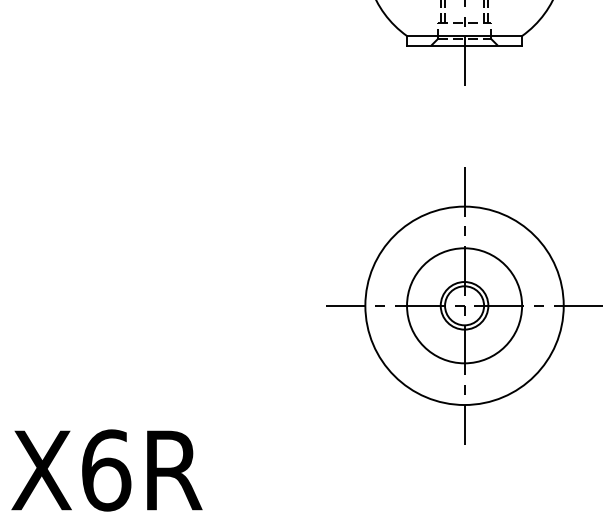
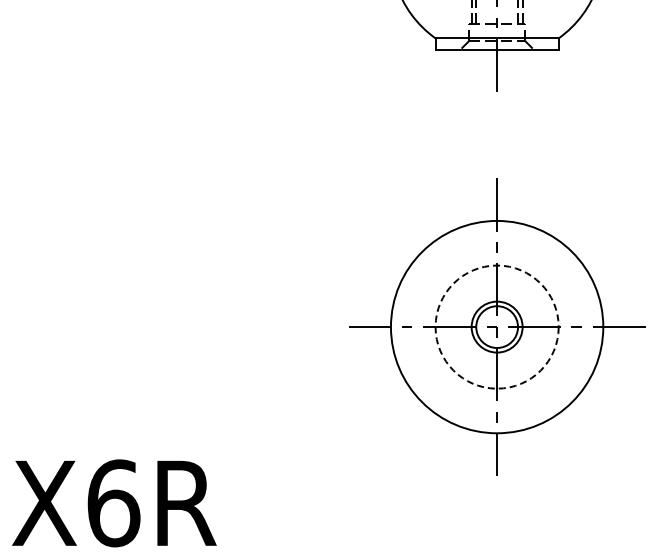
circle: (463, 305) -> (496, 326), solid -> dashed

